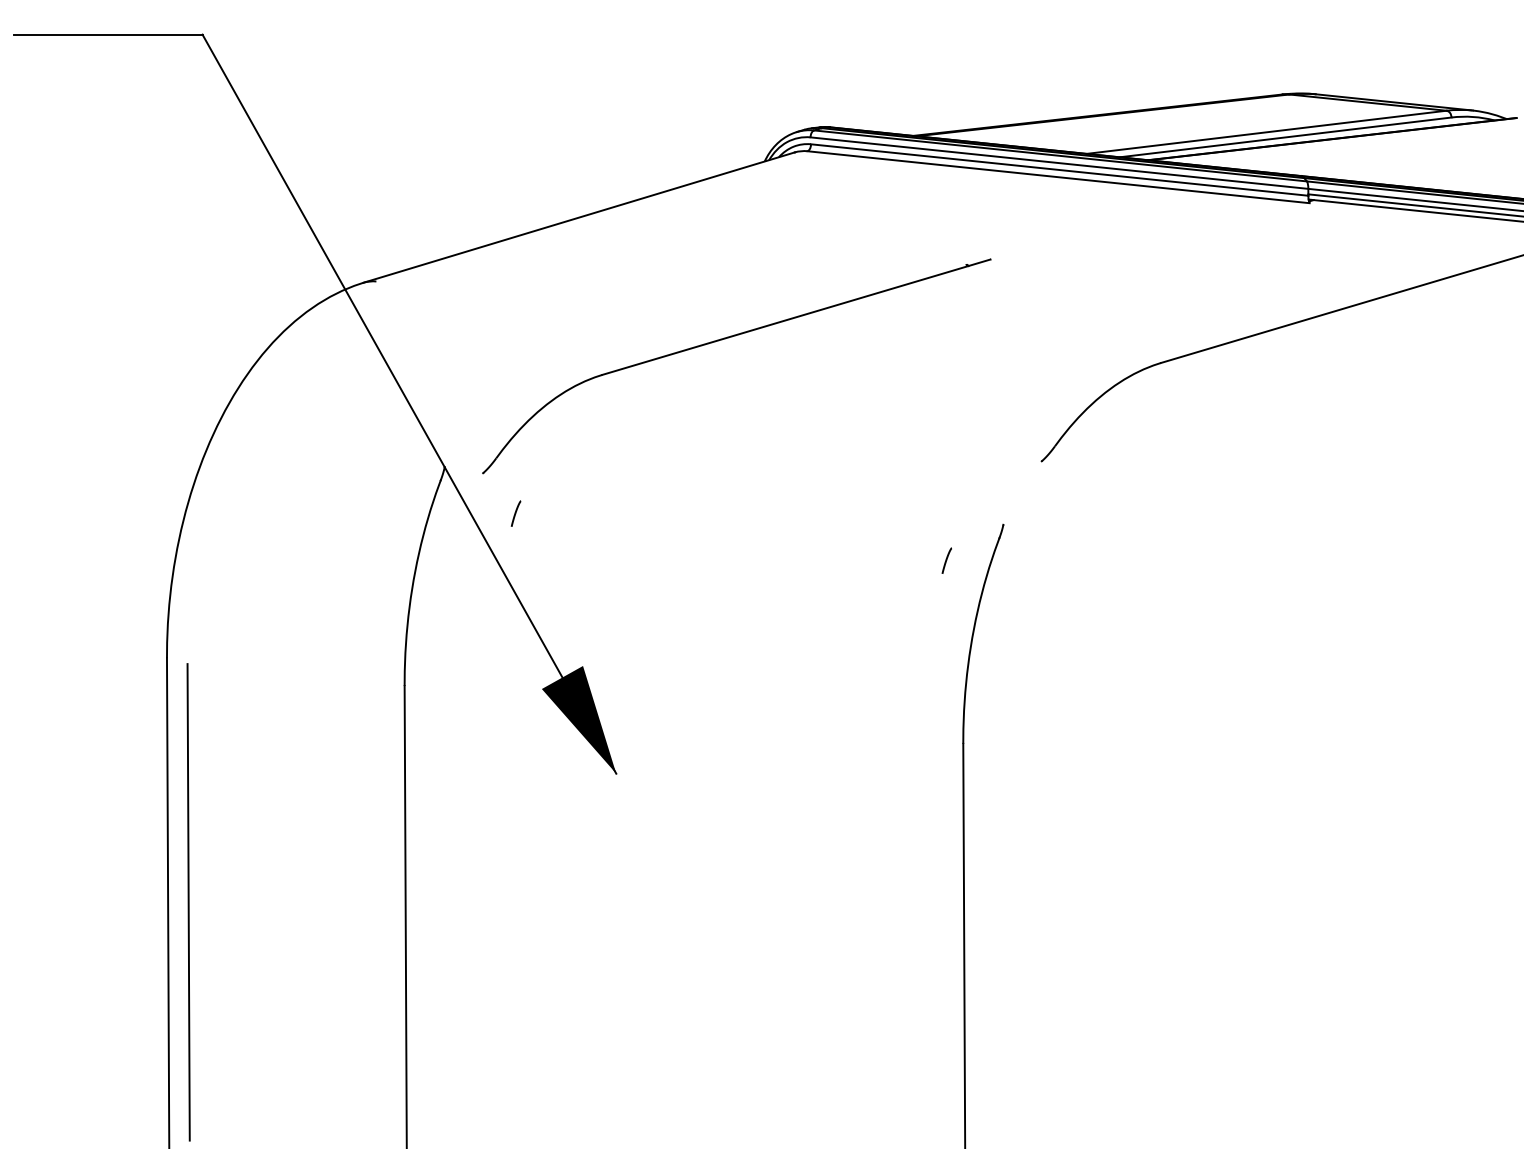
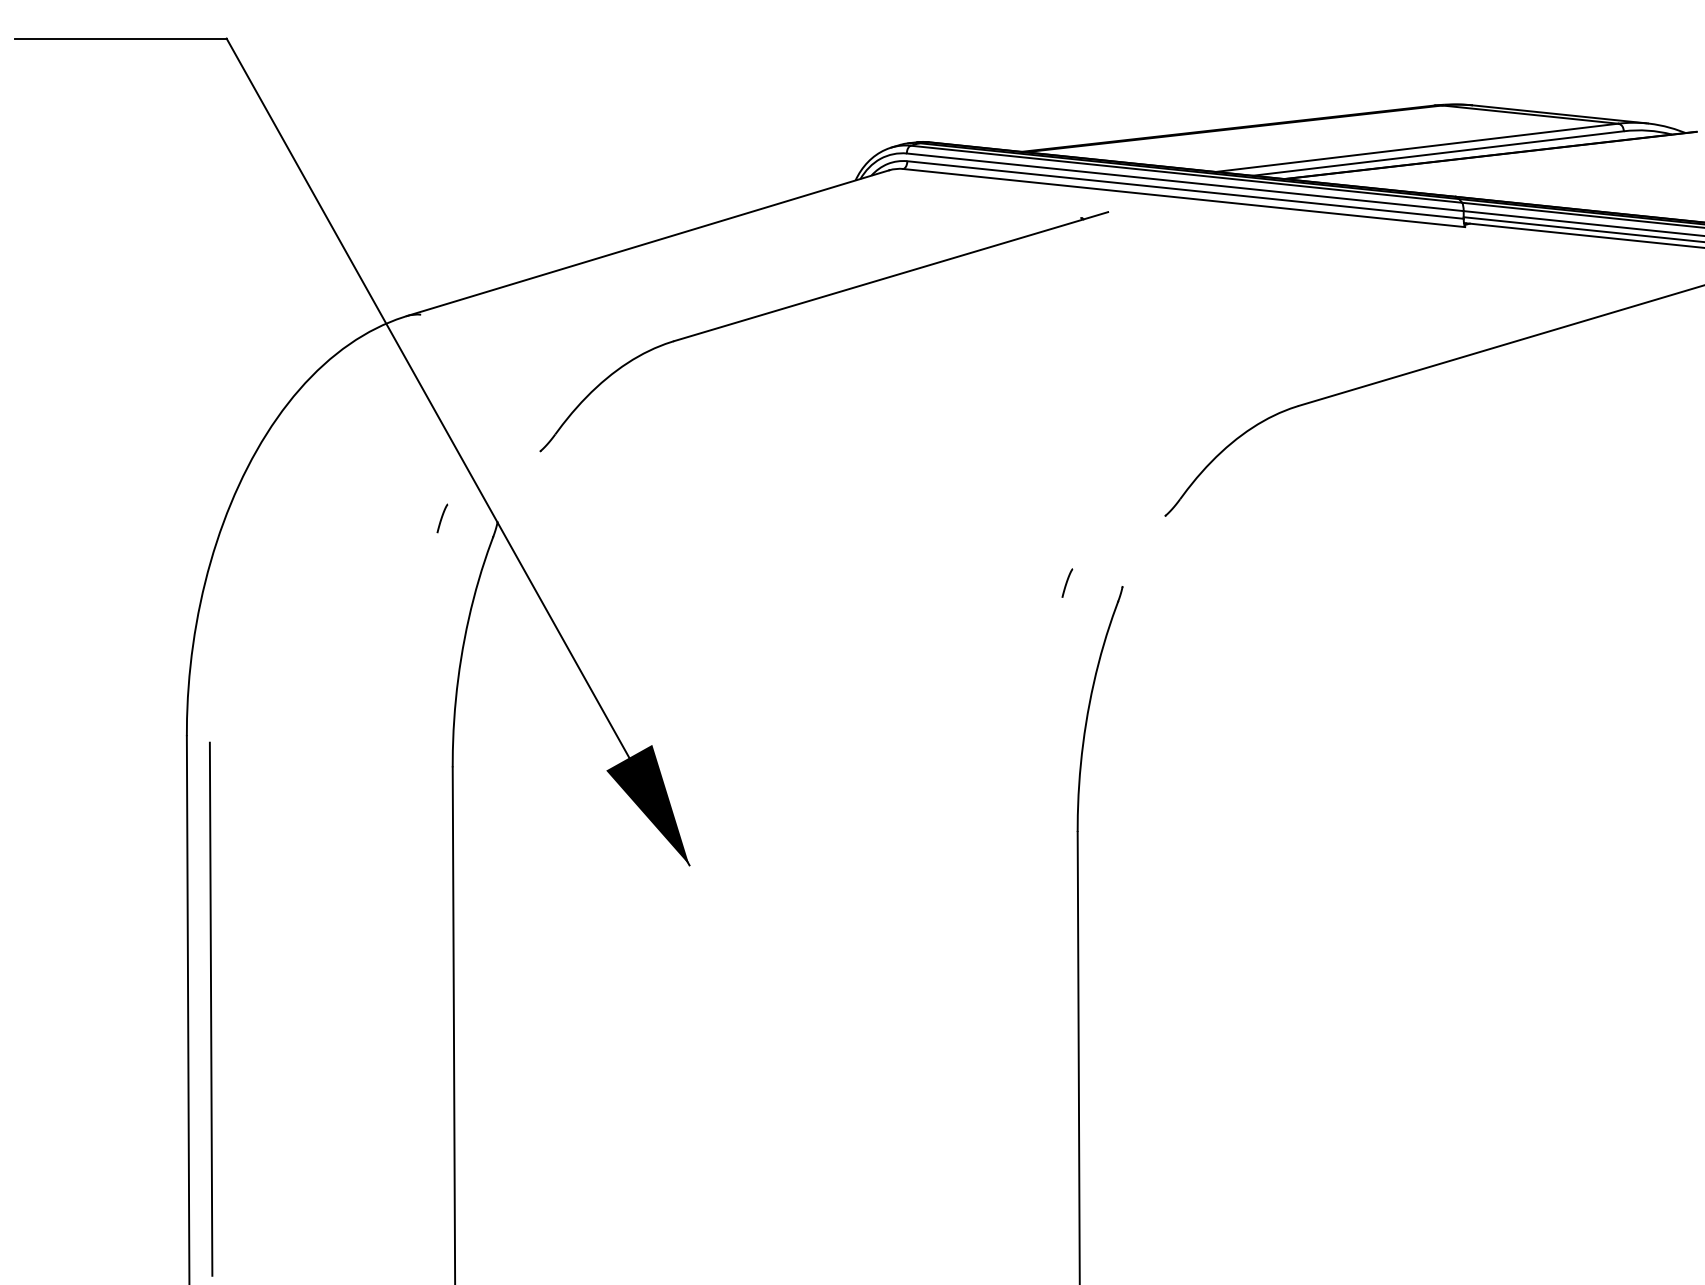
part: (728, 338) -> (815, 300), moved
curve: (516, 513) -> (442, 518), moved
line: (947, 560) -> (1067, 582), moved

